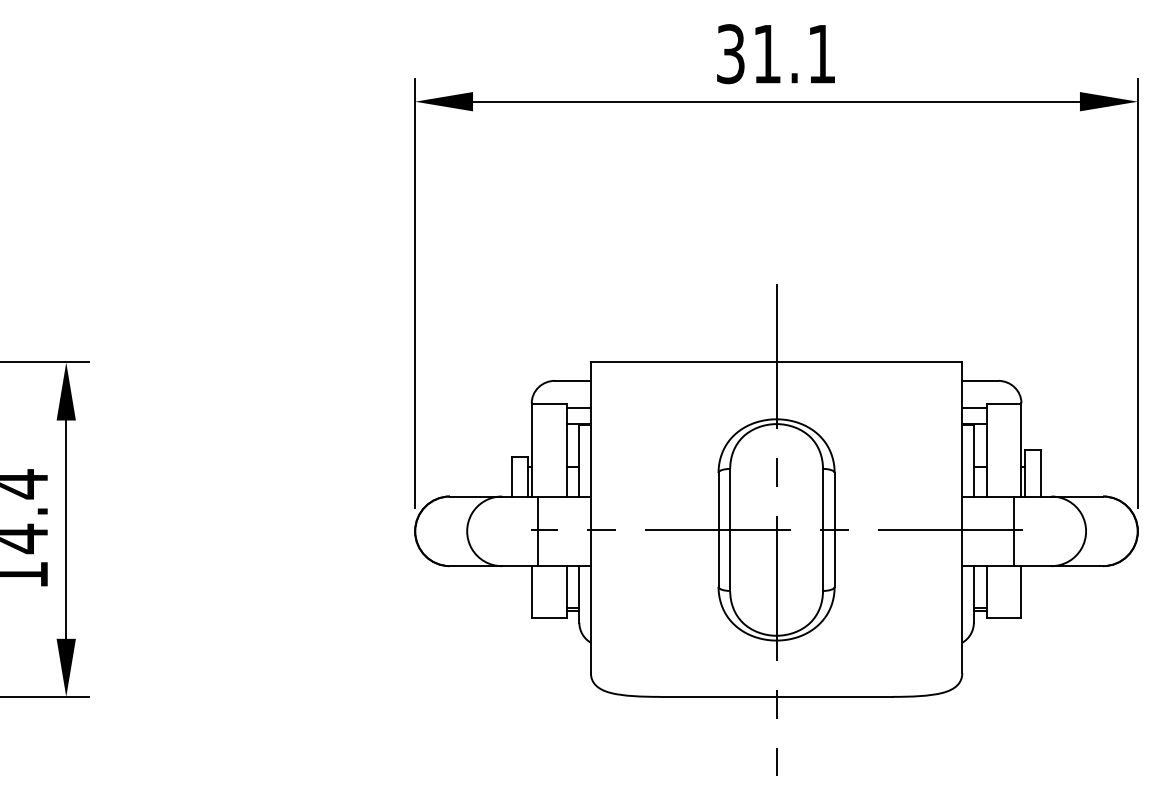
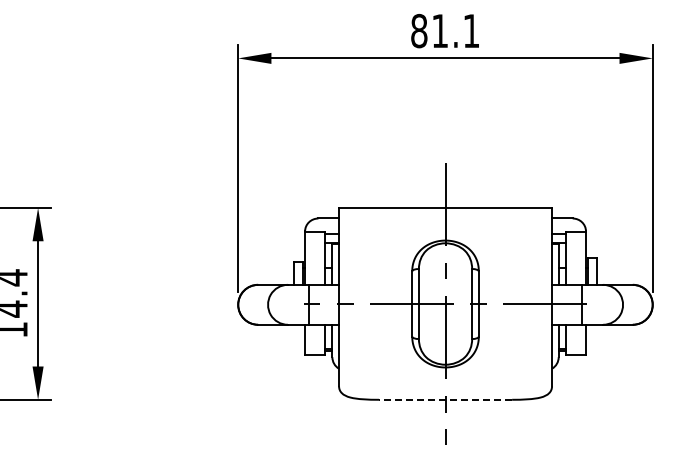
text: (731, 54) -> (419, 31), 31.1 -> 81.1
line: (776, 696) -> (445, 399), solid -> dashed

